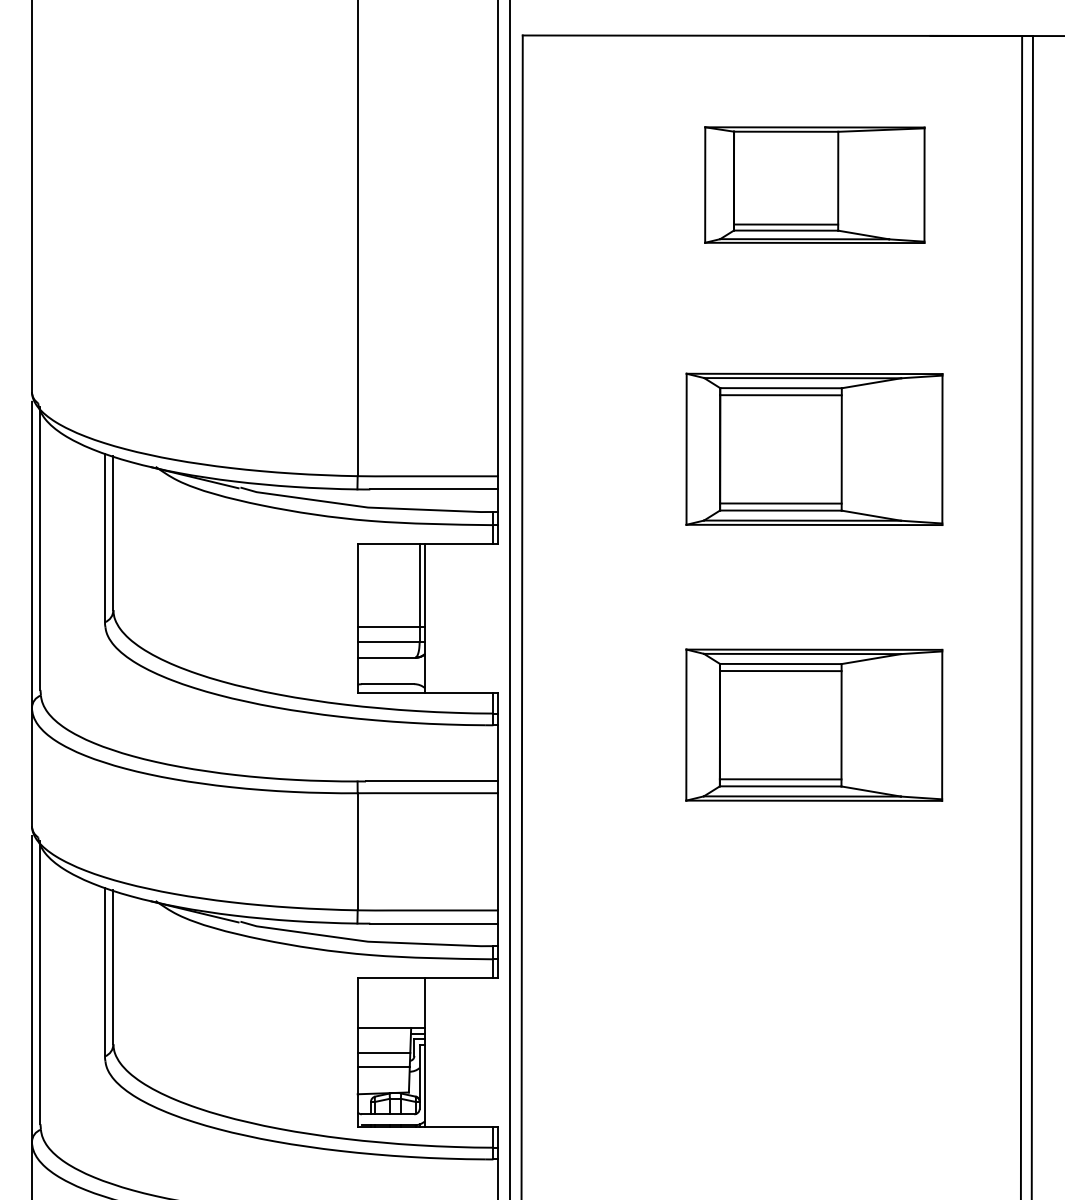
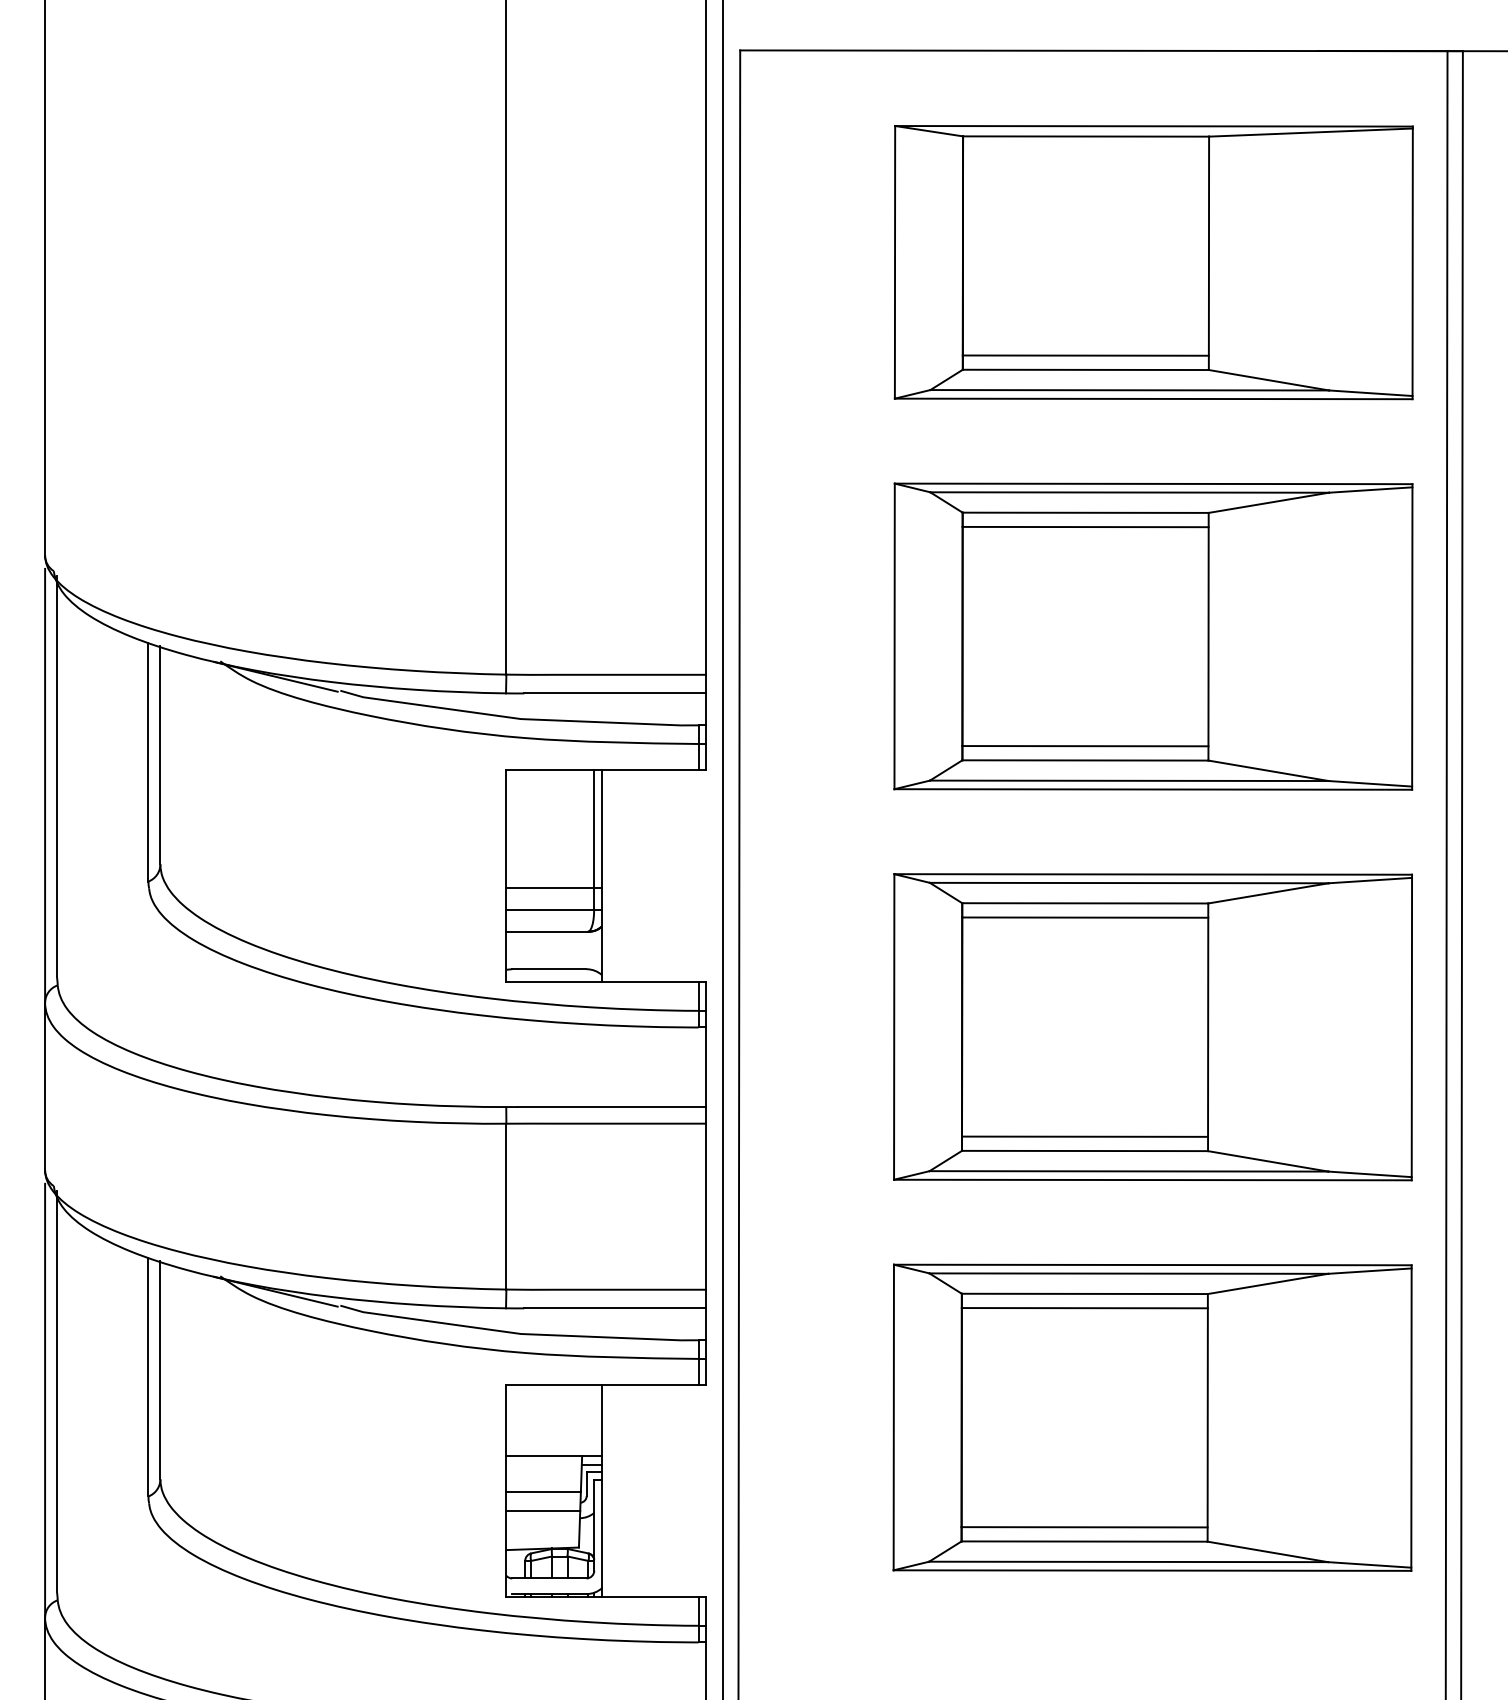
part: (814, 184) -> (1153, 261), size x1.67
part: (814, 449) -> (1153, 636), size x1.43
part: (814, 725) -> (1153, 1027), size x1.43
part: (813, 1000) -> (1152, 1417), added

